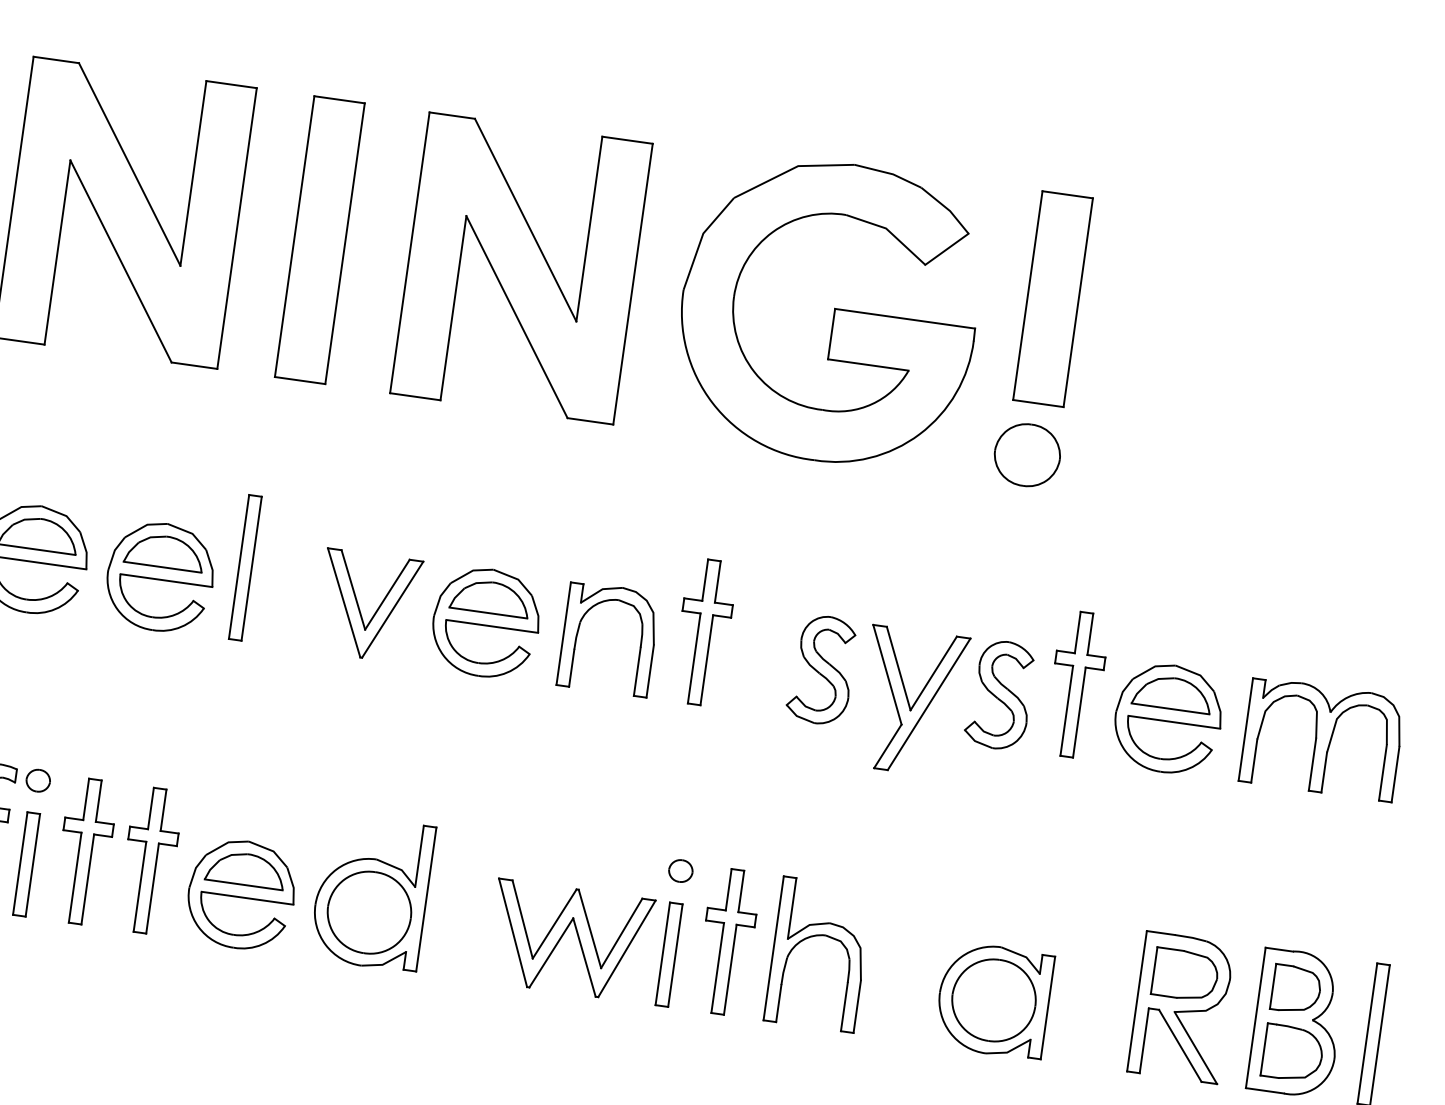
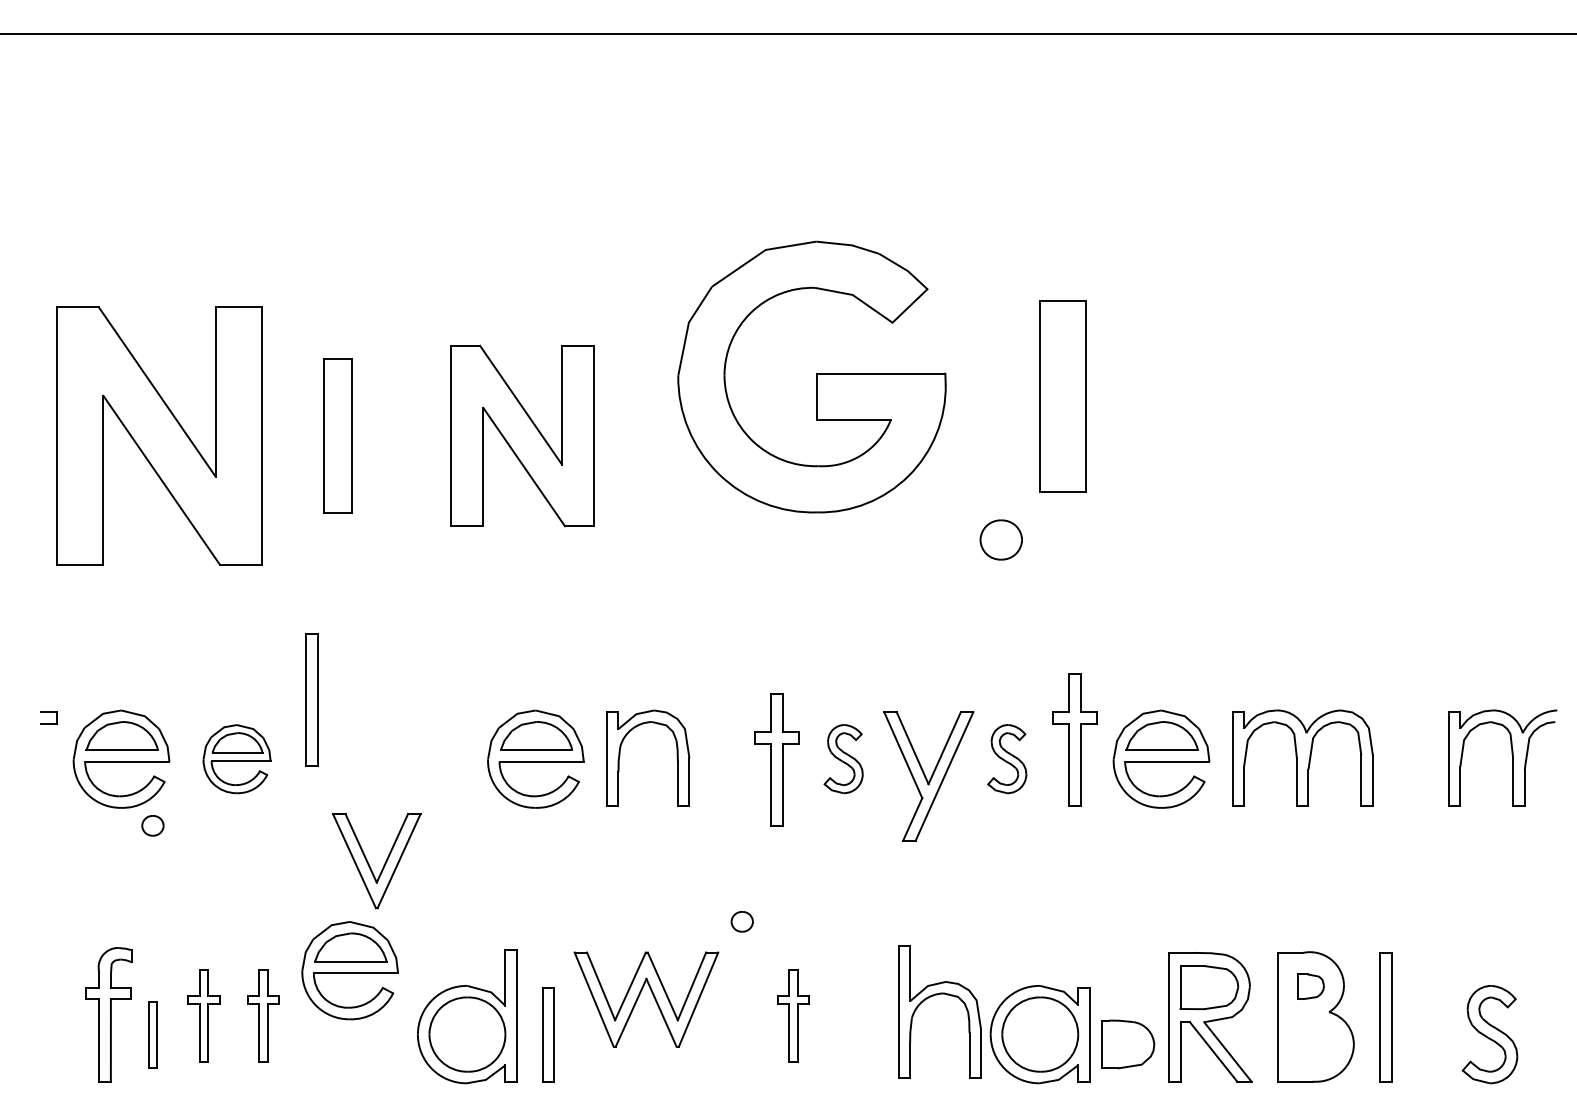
part: (319, 239) -> (337, 435), size x0.6
part: (521, 267) -> (522, 435), size x0.7
part: (1052, 299) -> (1062, 396), moved
part: (828, 311) -> (811, 376), moved
part: (1026, 454) -> (1000, 539), size x0.7
part: (244, 567) -> (311, 699), moved
part: (159, 576) -> (236, 758), size x0.7
part: (360, 607) -> (369, 863), moved
part: (703, 631) -> (776, 759), moved
part: (821, 669) -> (843, 758), size x0.7
part: (1000, 694) -> (1007, 758), size x0.7
part: (37, 780) -> (152, 825), moved
part: (84, 851) -> (203, 1015), size x0.7
part: (150, 860) -> (263, 1015), size x0.7
part: (26, 864) -> (152, 1034), size x0.7
part: (680, 870) -> (741, 921), moved
part: (240, 894) -> (349, 970), moved
part: (818, 936) -> (937, 995), moved
part: (577, 937) -> (652, 995), moved
part: (727, 941) -> (793, 1015), size x0.7
part: (669, 954) -> (548, 1034), moved
part: (1297, 989) -> (1311, 986), size x0.6
part: (1293, 1053) -> (1128, 1044), moved

